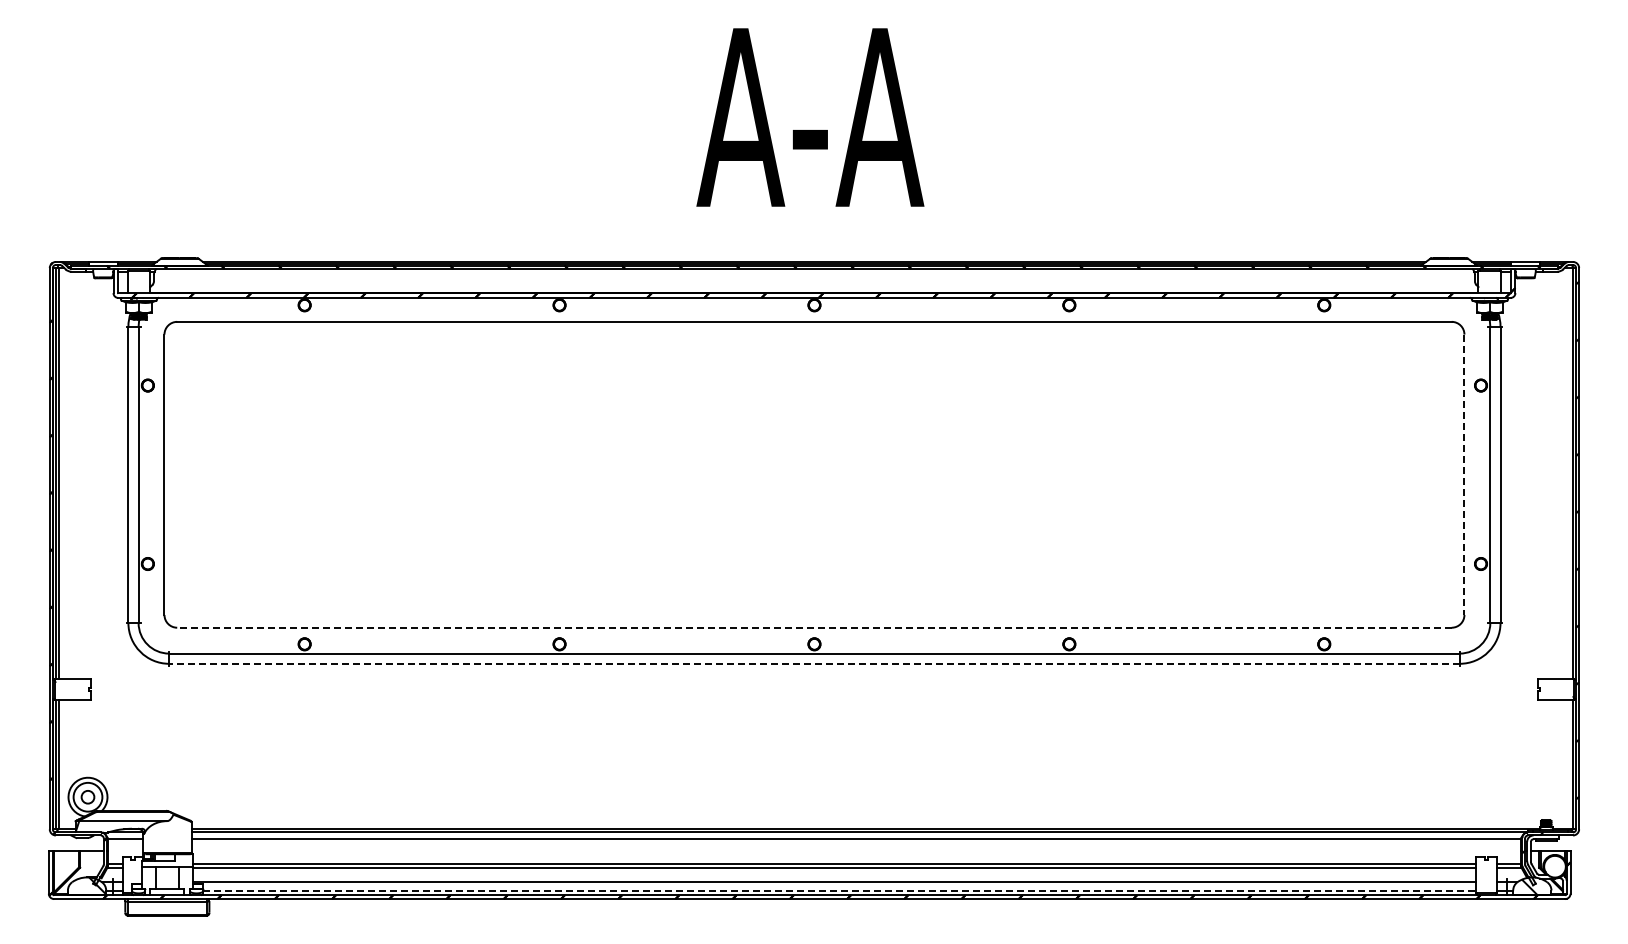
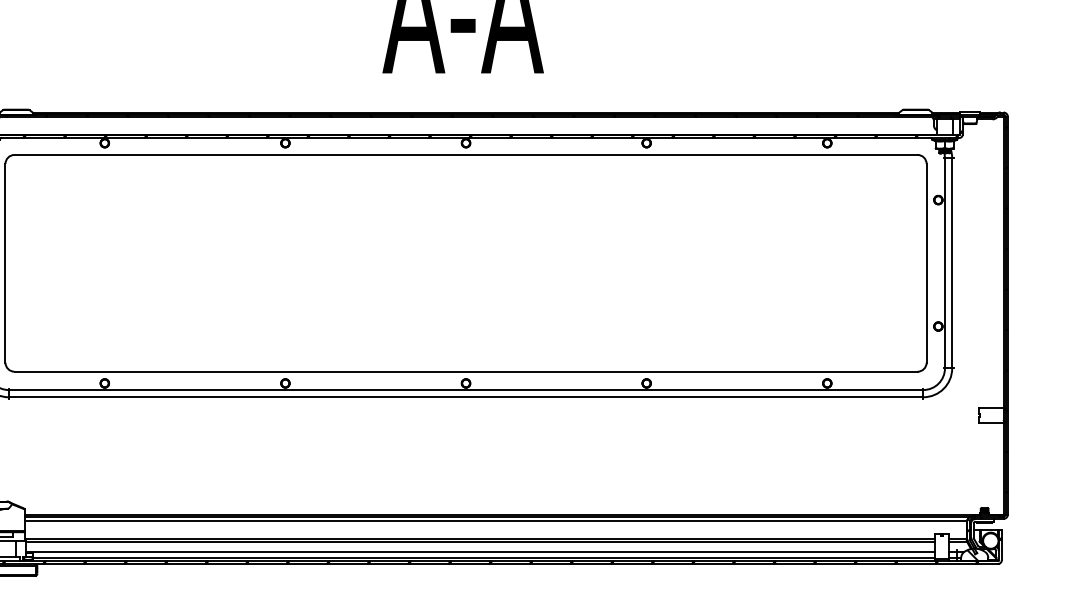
line: (1464, 475) -> (926, 263), dashed -> solid
line: (813, 627) -> (465, 371), dashed -> solid
line: (813, 663) -> (465, 397), dashed -> solid
line: (839, 890) -> (483, 557), dashed -> solid

